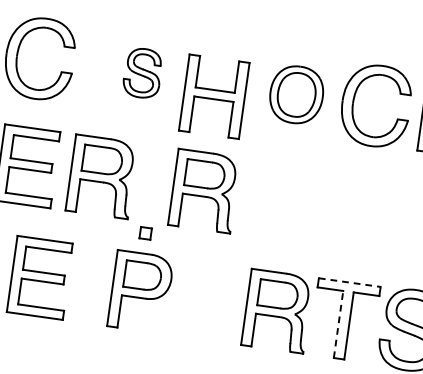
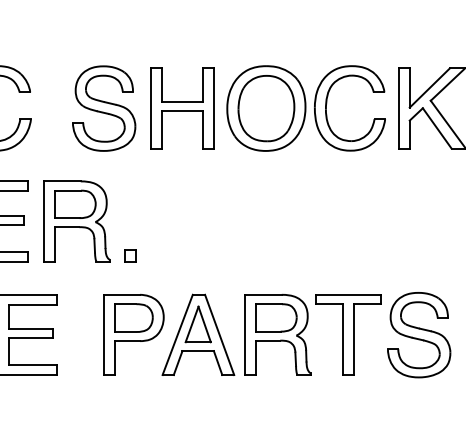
part: (143, 73) -> (104, 108), size x1.67
part: (296, 94) -> (266, 108), size x1.43
part: (214, 96) -> (182, 108), moved
part: (203, 191) -> (184, 221), removed
part: (145, 233) -> (130, 255), moved
line: (349, 282) -> (348, 294), dashed -> solid
part: (202, 300) -> (198, 334), added
line: (338, 324) -> (343, 339), dashed -> solid

